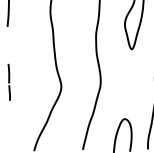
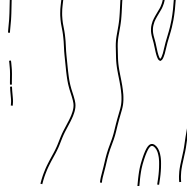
line: (8, 81) -> (10, 82), moved

